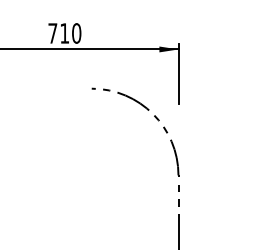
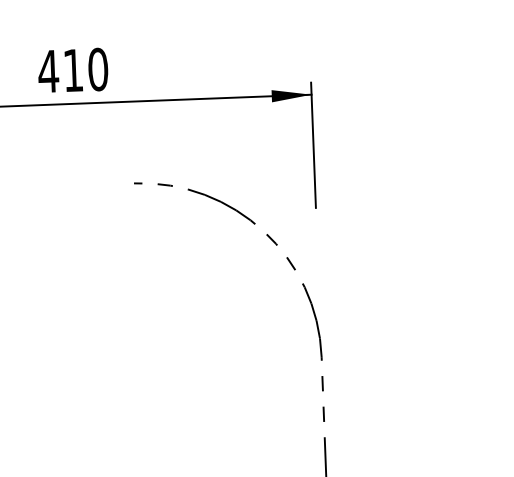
text: (52, 33) -> (47, 71), 710 -> 410

